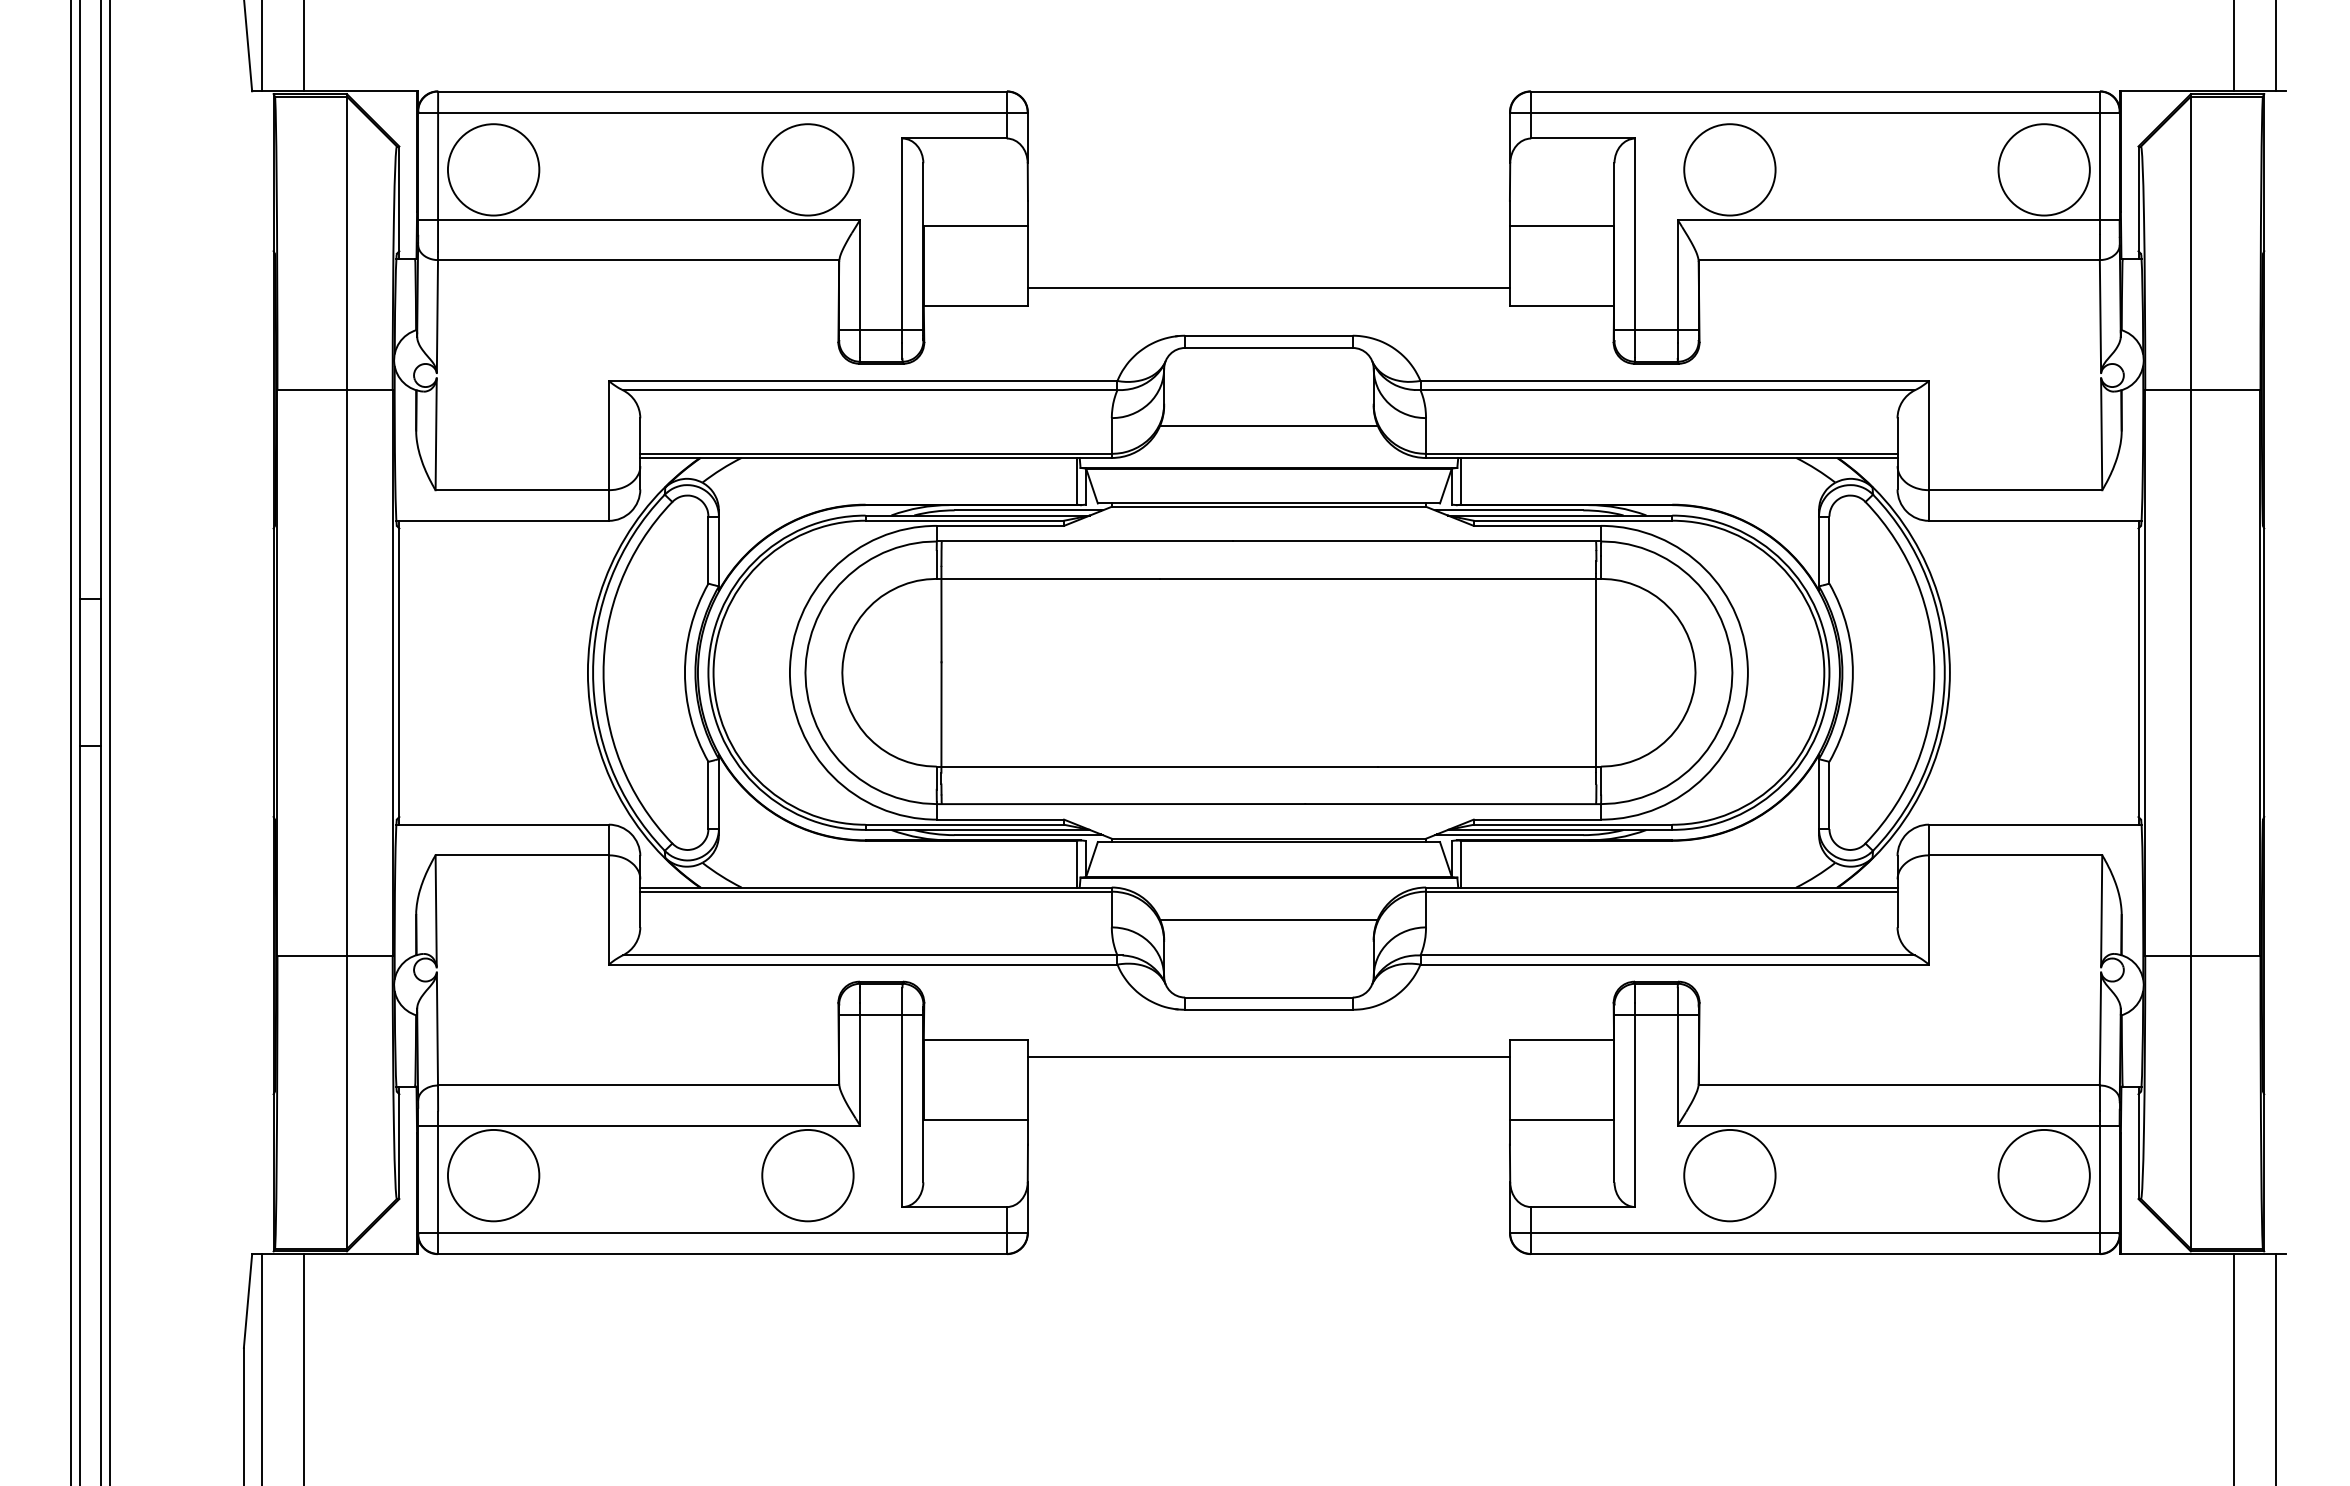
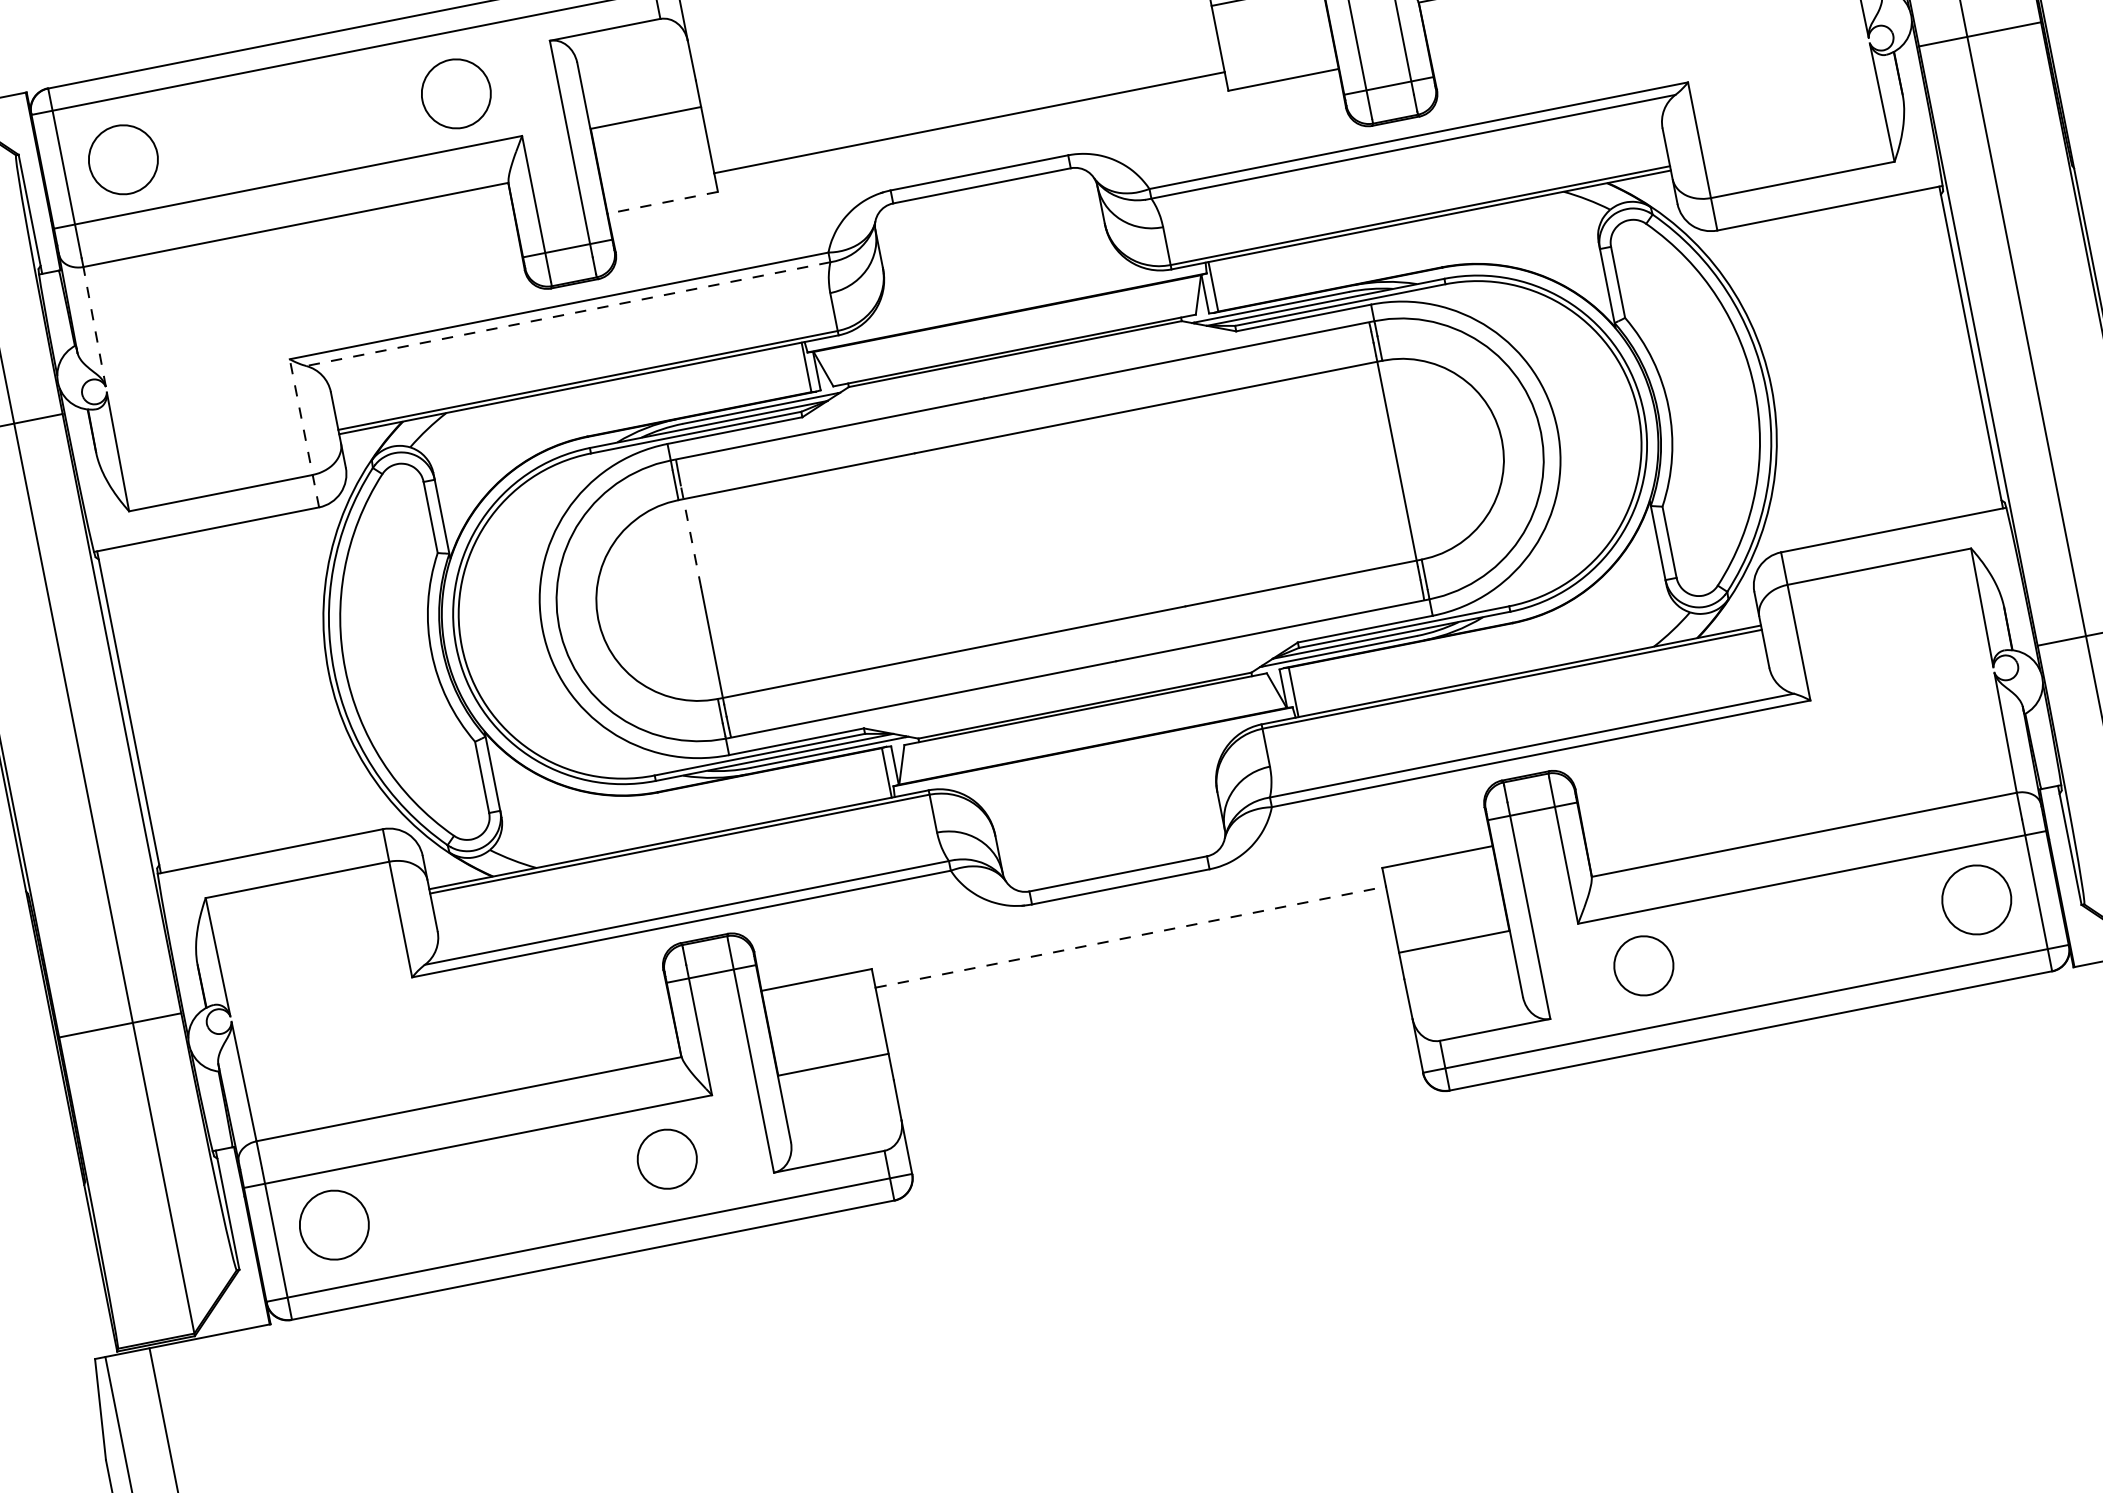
circle: (493, 169) -> (123, 159), size x0.7
circle: (807, 169) -> (455, 93), size x0.7
line: (975, 305) -> (662, 202), solid -> dashed
line: (437, 316) -> (94, 326), solid -> dashed
line: (869, 390) -> (567, 314), solid -> dashed
line: (1268, 425) -> (997, 268), removed
line: (608, 450) -> (303, 432), solid -> dashed
line: (941, 614) -> (691, 536), solid -> dashed
line: (1268, 919) -> (1101, 791), removed
line: (1268, 1057) -> (1130, 937), solid -> dashed
circle: (493, 1175) -> (334, 1225), size x0.7
circle: (807, 1175) -> (666, 1159), size x0.6
circle: (1729, 1175) -> (1643, 965), size x0.6
circle: (2043, 1175) -> (1976, 899), size x0.7

